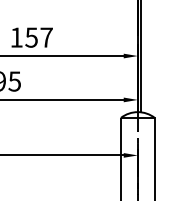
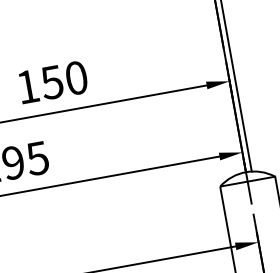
text: (46, 37) -> (76, 77), 157 -> 150

